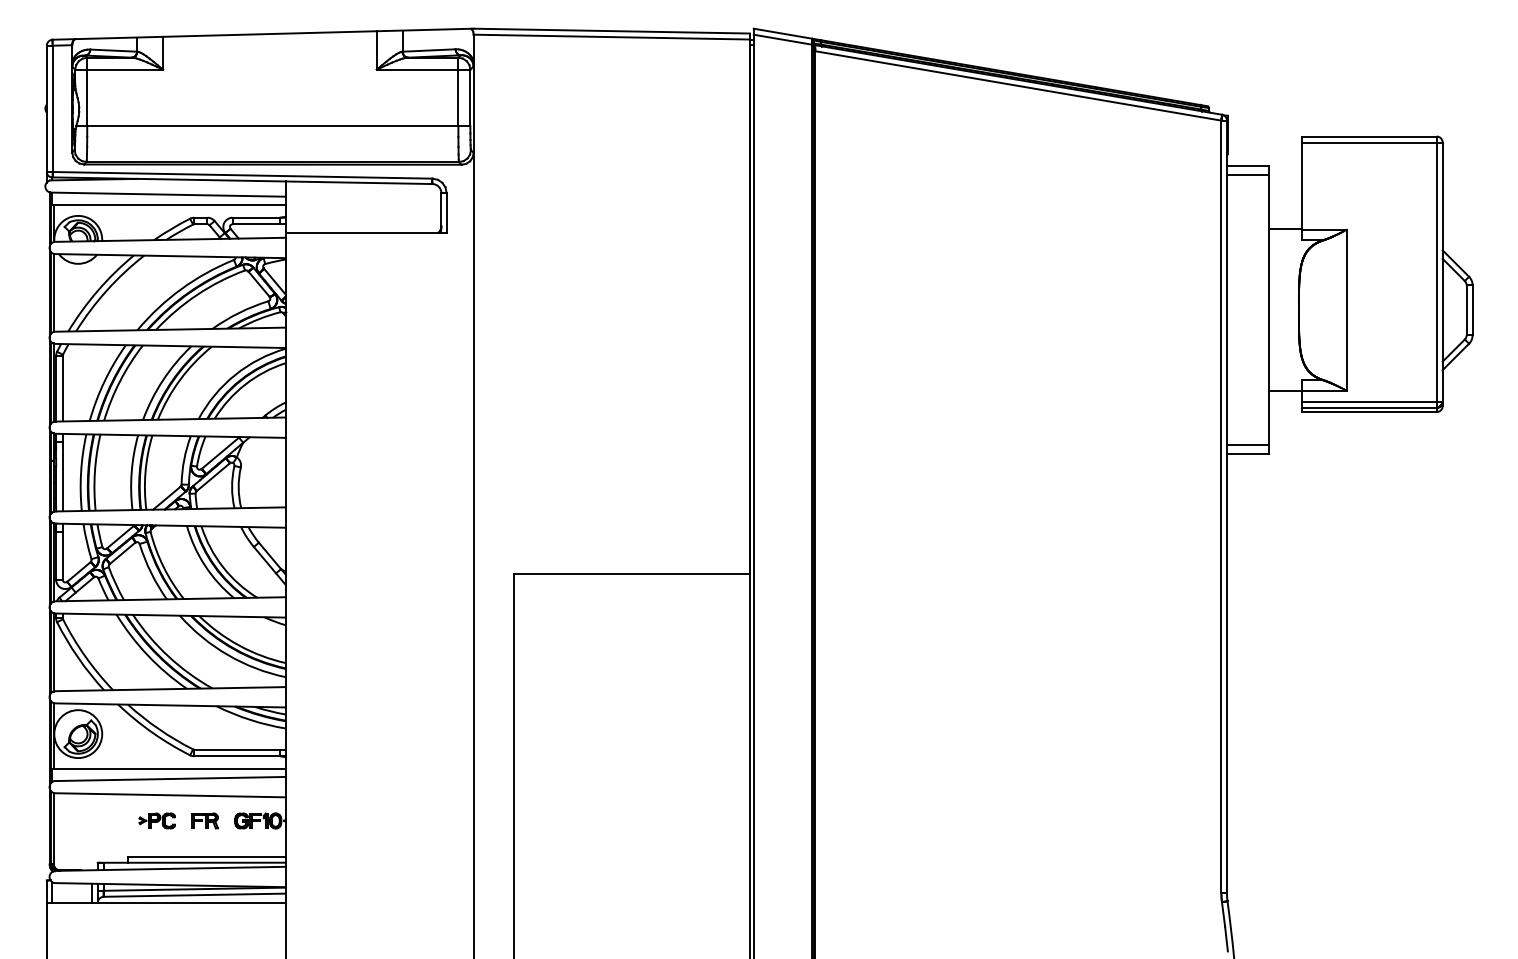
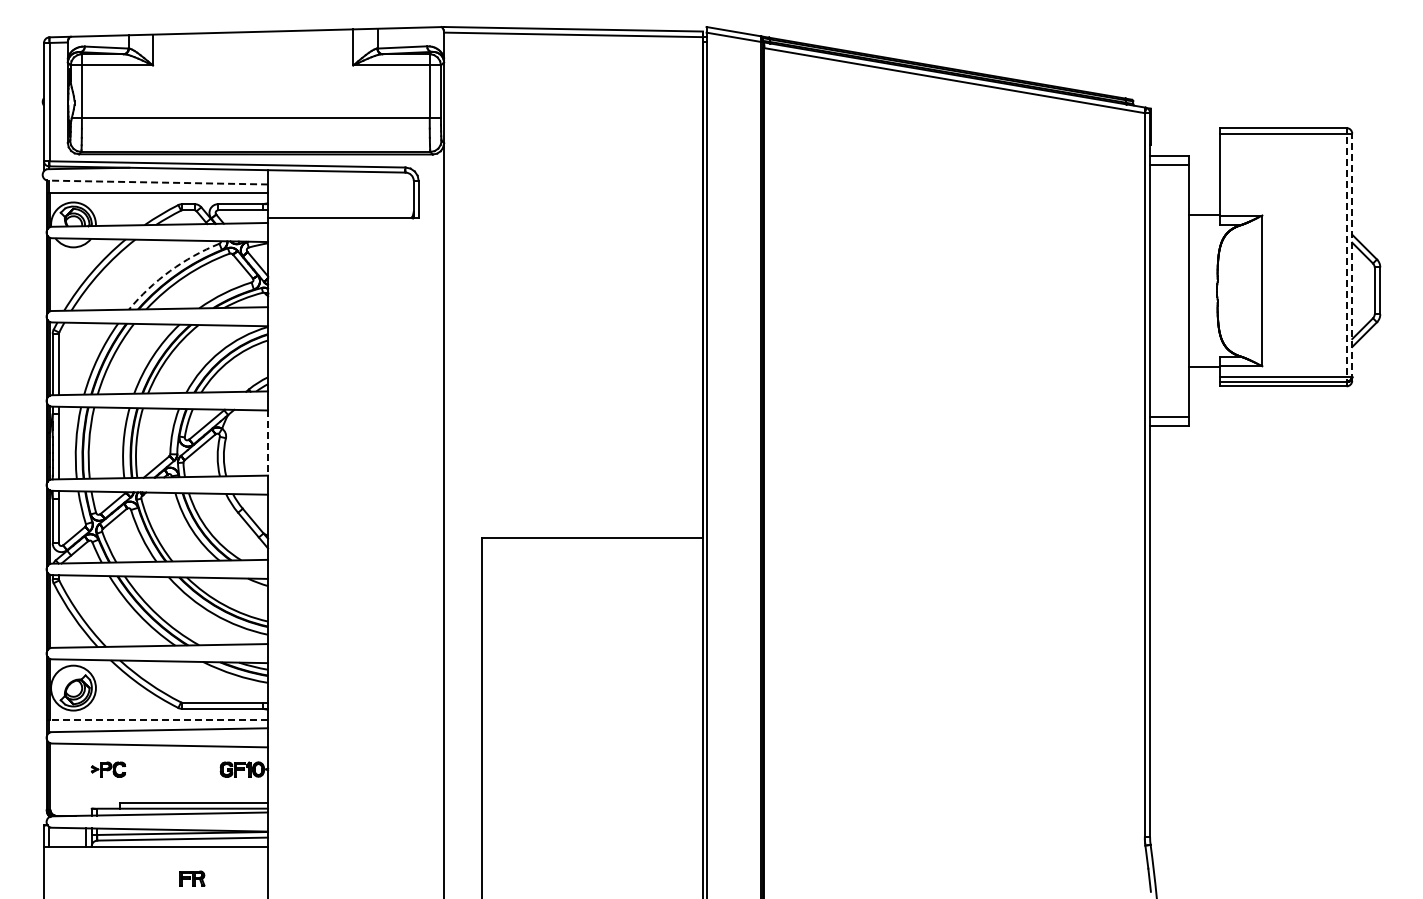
line: (167, 194) -> (157, 182), solid -> dashed
line: (1436, 273) -> (1346, 256), solid -> dashed
line: (1442, 274) -> (1352, 257), solid -> dashed
arc: (181, 289) -> (170, 271), solid -> dashed
line: (286, 473) -> (268, 443), solid -> dashed
line: (168, 768) -> (158, 720), solid -> dashed
part: (157, 820) -> (108, 769), moved
part: (205, 820) -> (192, 878), moved

